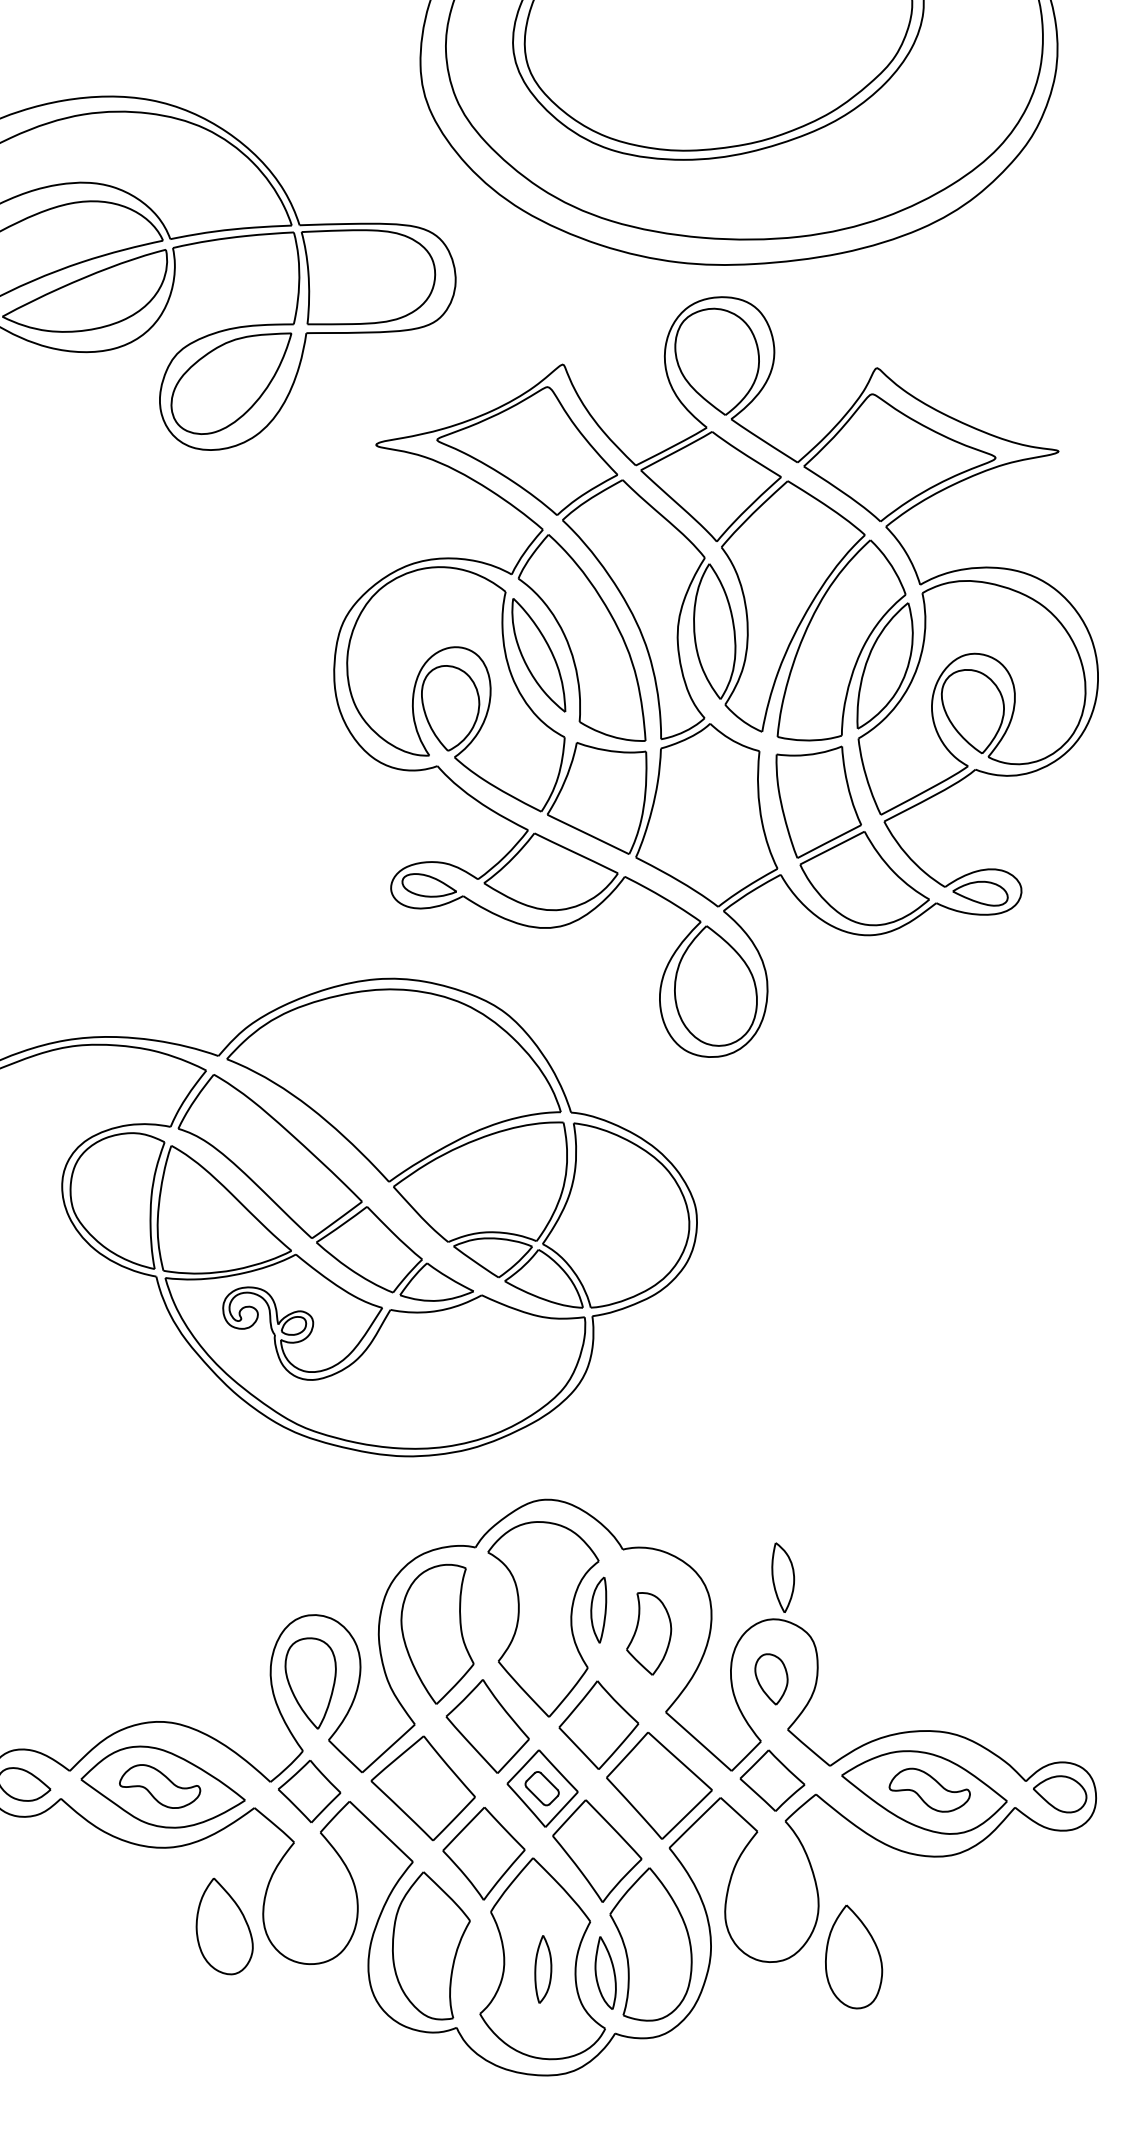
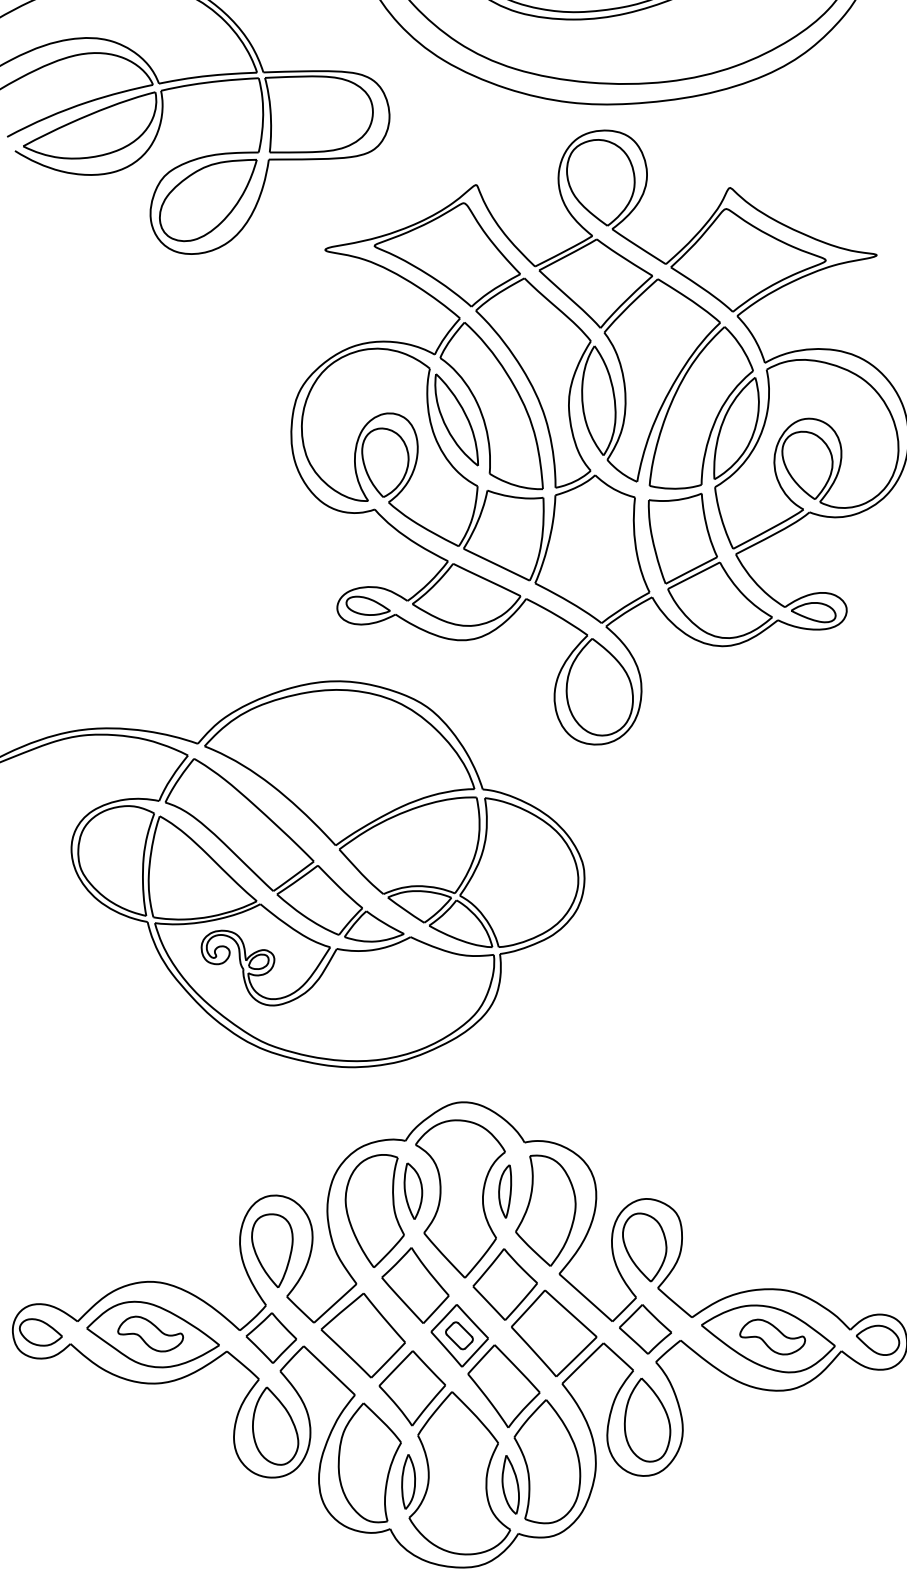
part: (783, 1577) -> (413, 1191), moved
part: (648, 1633) -> (545, 1210), size x1.67
part: (771, 1679) -> (644, 1247), size x1.67
part: (224, 1926) -> (275, 1426), moved
part: (854, 1956) -> (647, 1419), moved
part: (543, 1969) -> (408, 1481), moved

